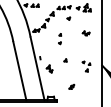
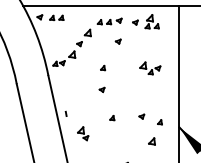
part: (85, 33) -> (148, 68), size x1.67
part: (59, 38) -> (101, 77), size x1.43
part: (86, 66) -> (150, 129), size x1.67

